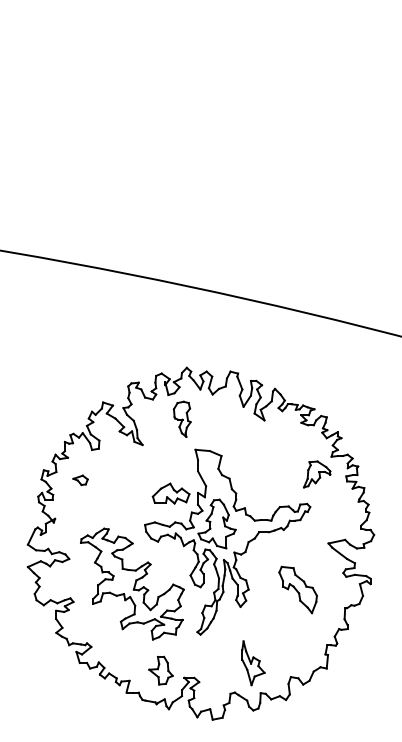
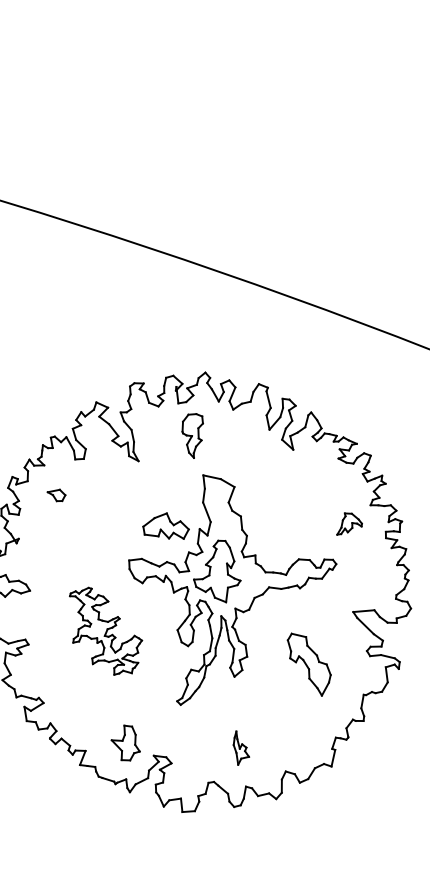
part: (317, 474) -> (350, 524), size x0.7
part: (132, 583) -> (104, 630), size x0.6
part: (253, 663) -> (241, 748), size x0.6

